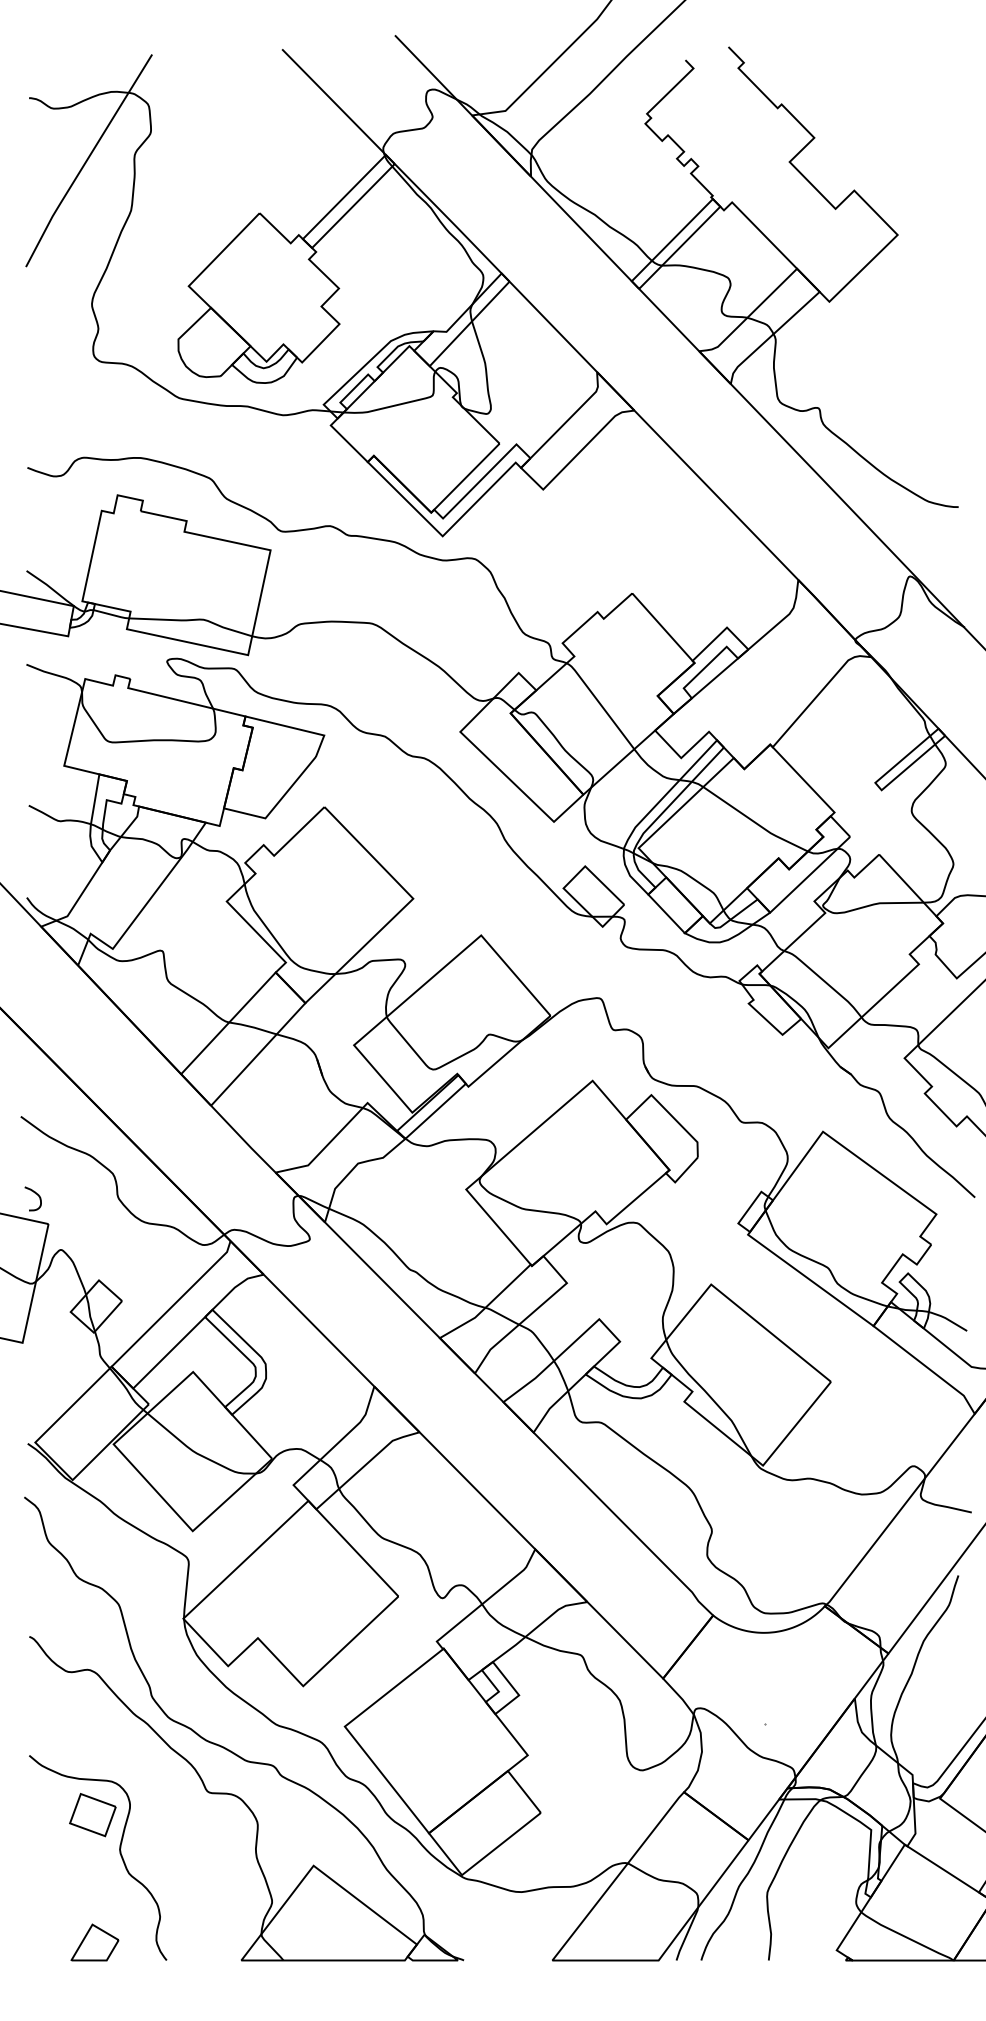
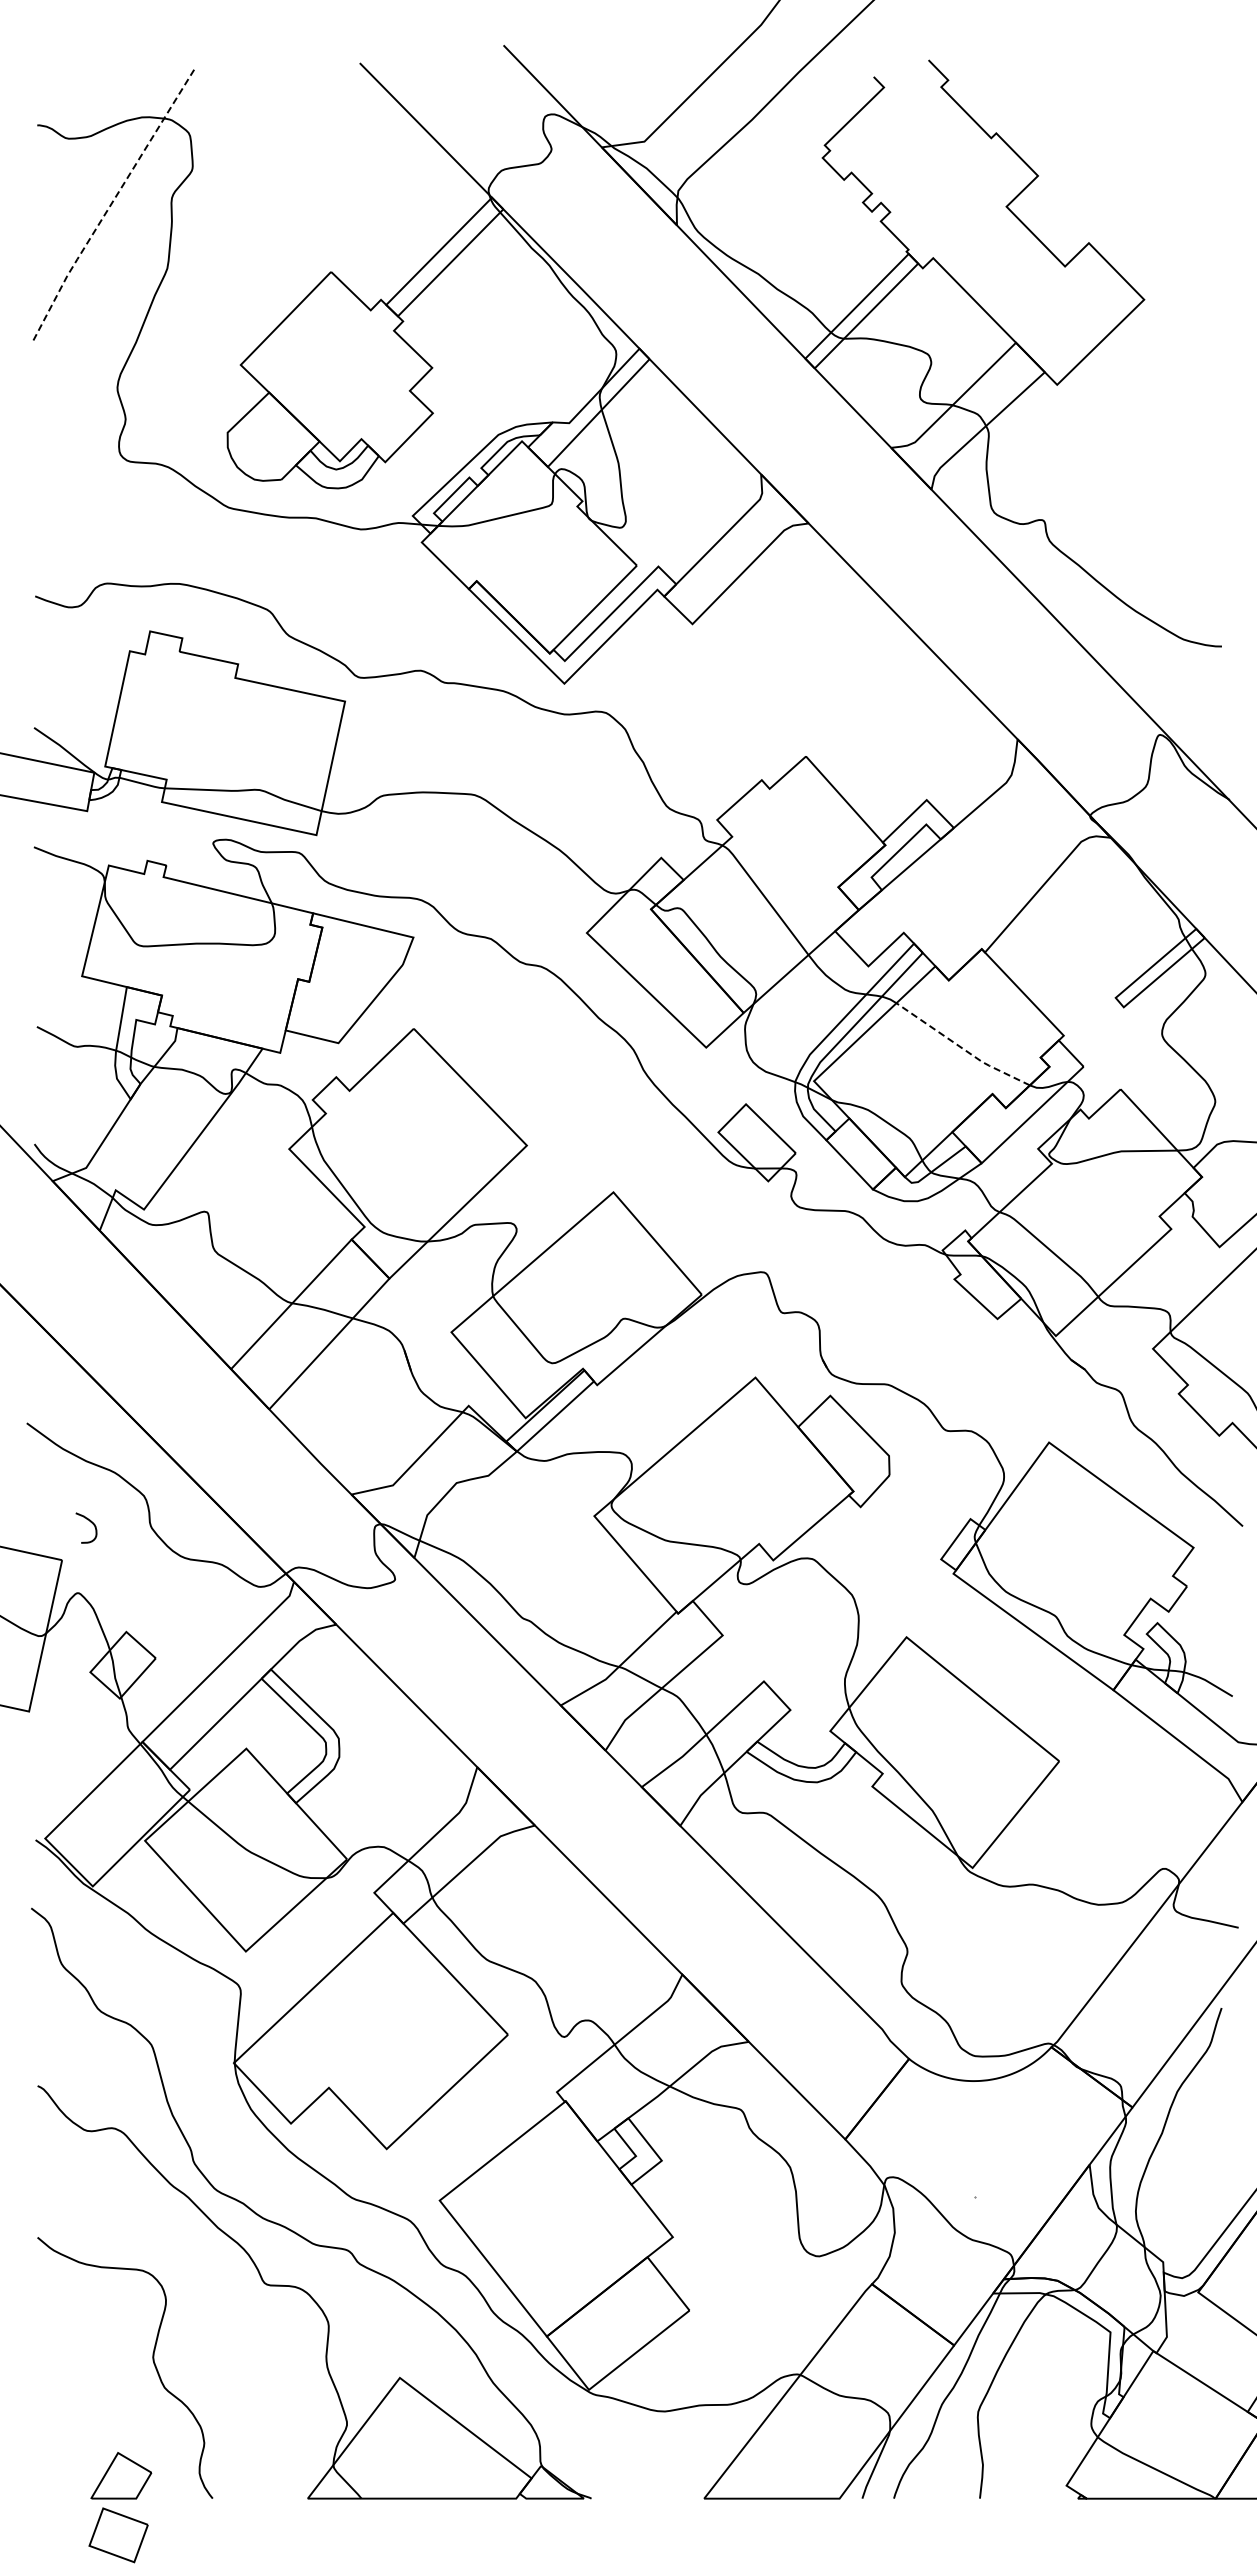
line: (86, 160) -> (110, 204), solid -> dashed
line: (754, 822) -> (961, 1048), solid -> dashed
curve: (36, 1194) -> (90, 1522), moved
part: (92, 1815) -> (118, 2535), moved

